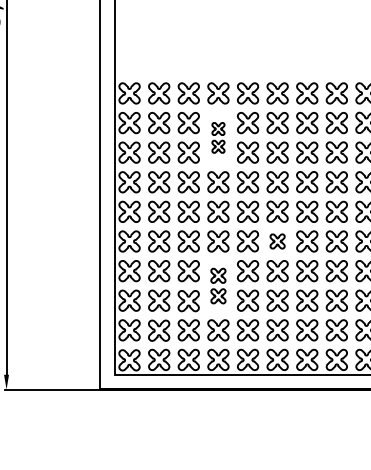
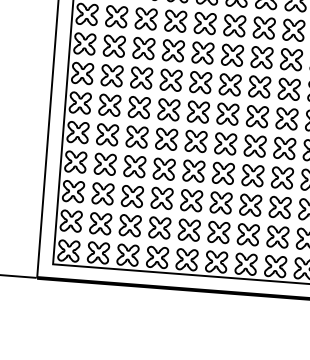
part: (218, 137) -> (174, 35), size x1.67
part: (277, 241) -> (225, 143), size x1.43
part: (218, 285) -> (163, 183), size x1.43

